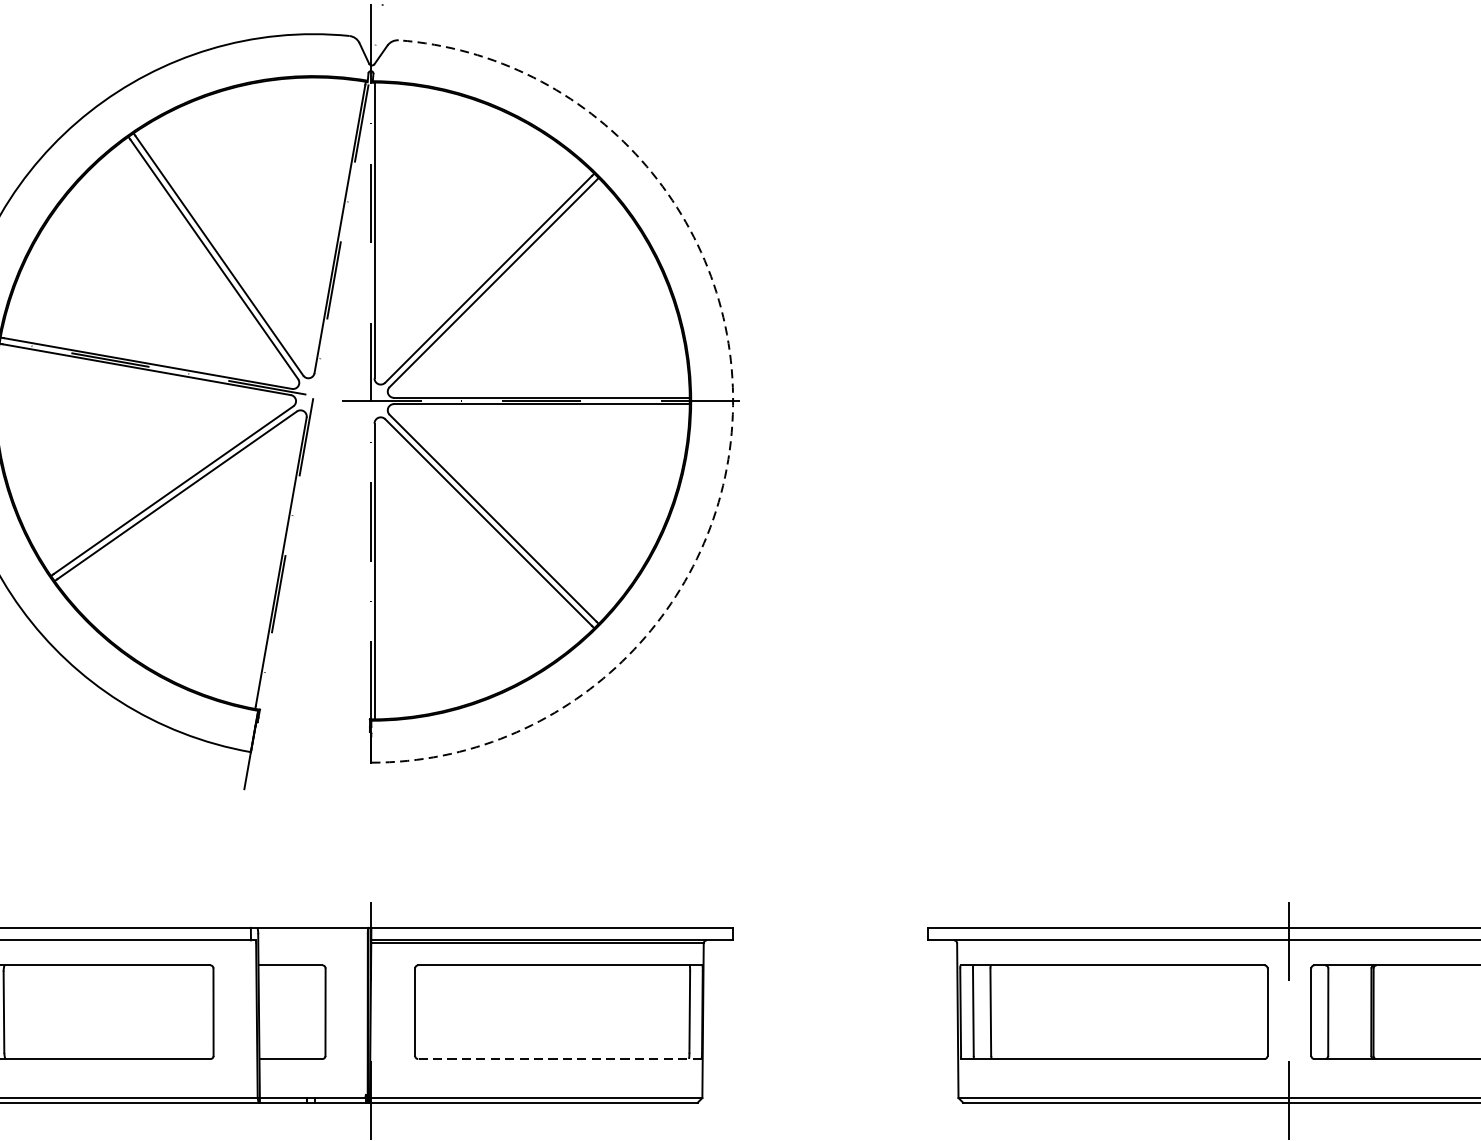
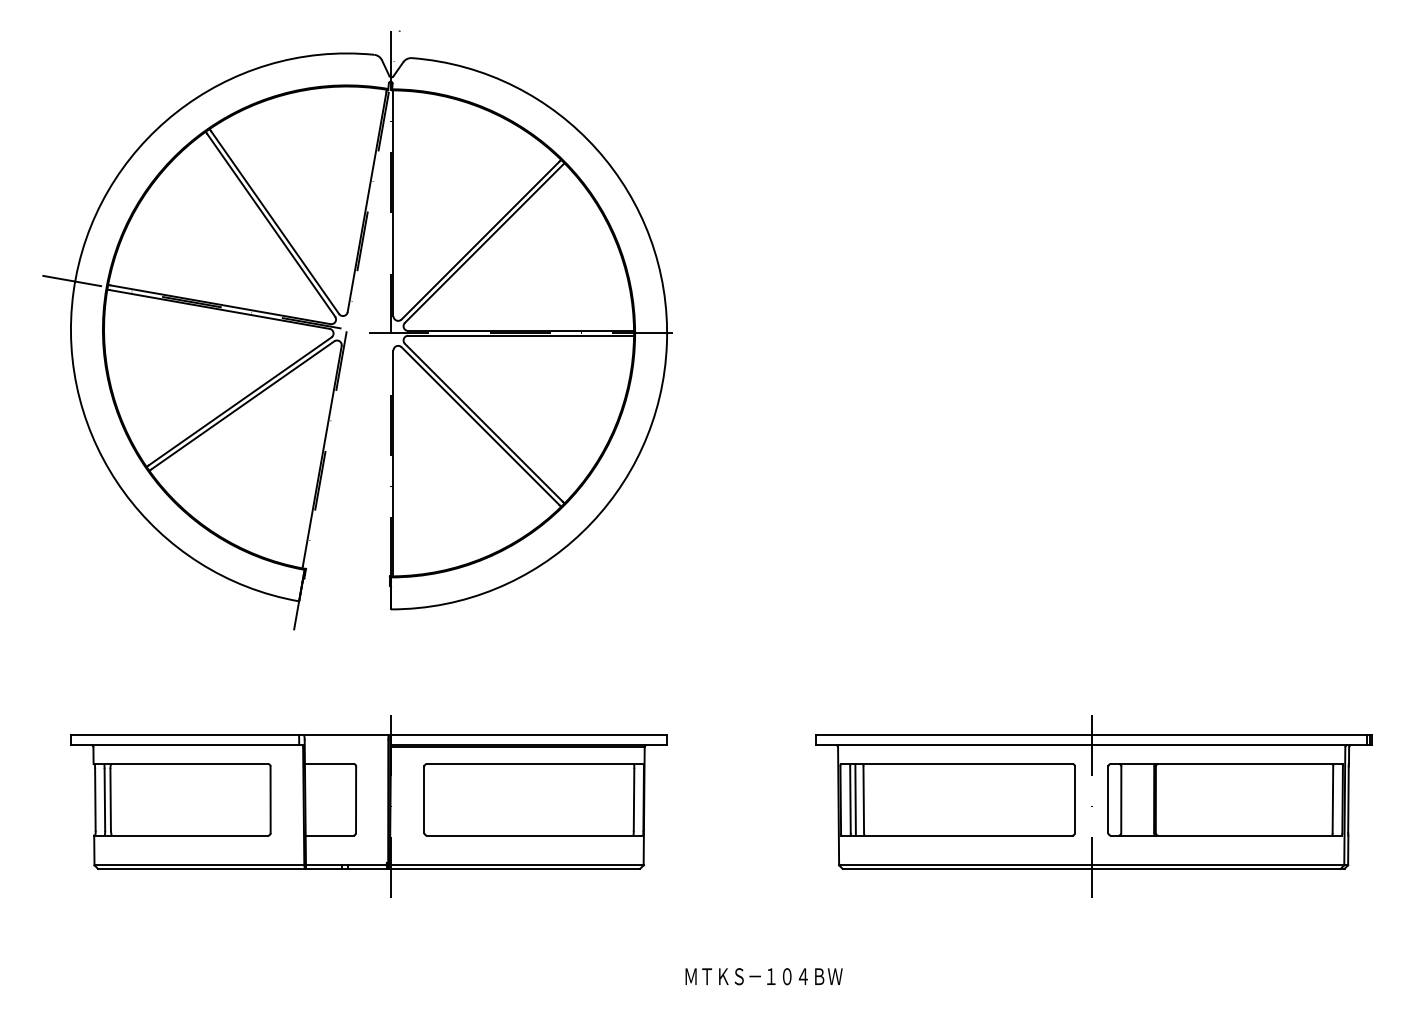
arc: (732, 414) -> (666, 343), dashed -> solid
line: (979, 1011) -> (855, 799), added
line: (559, 1058) -> (534, 835), dashed -> solid

